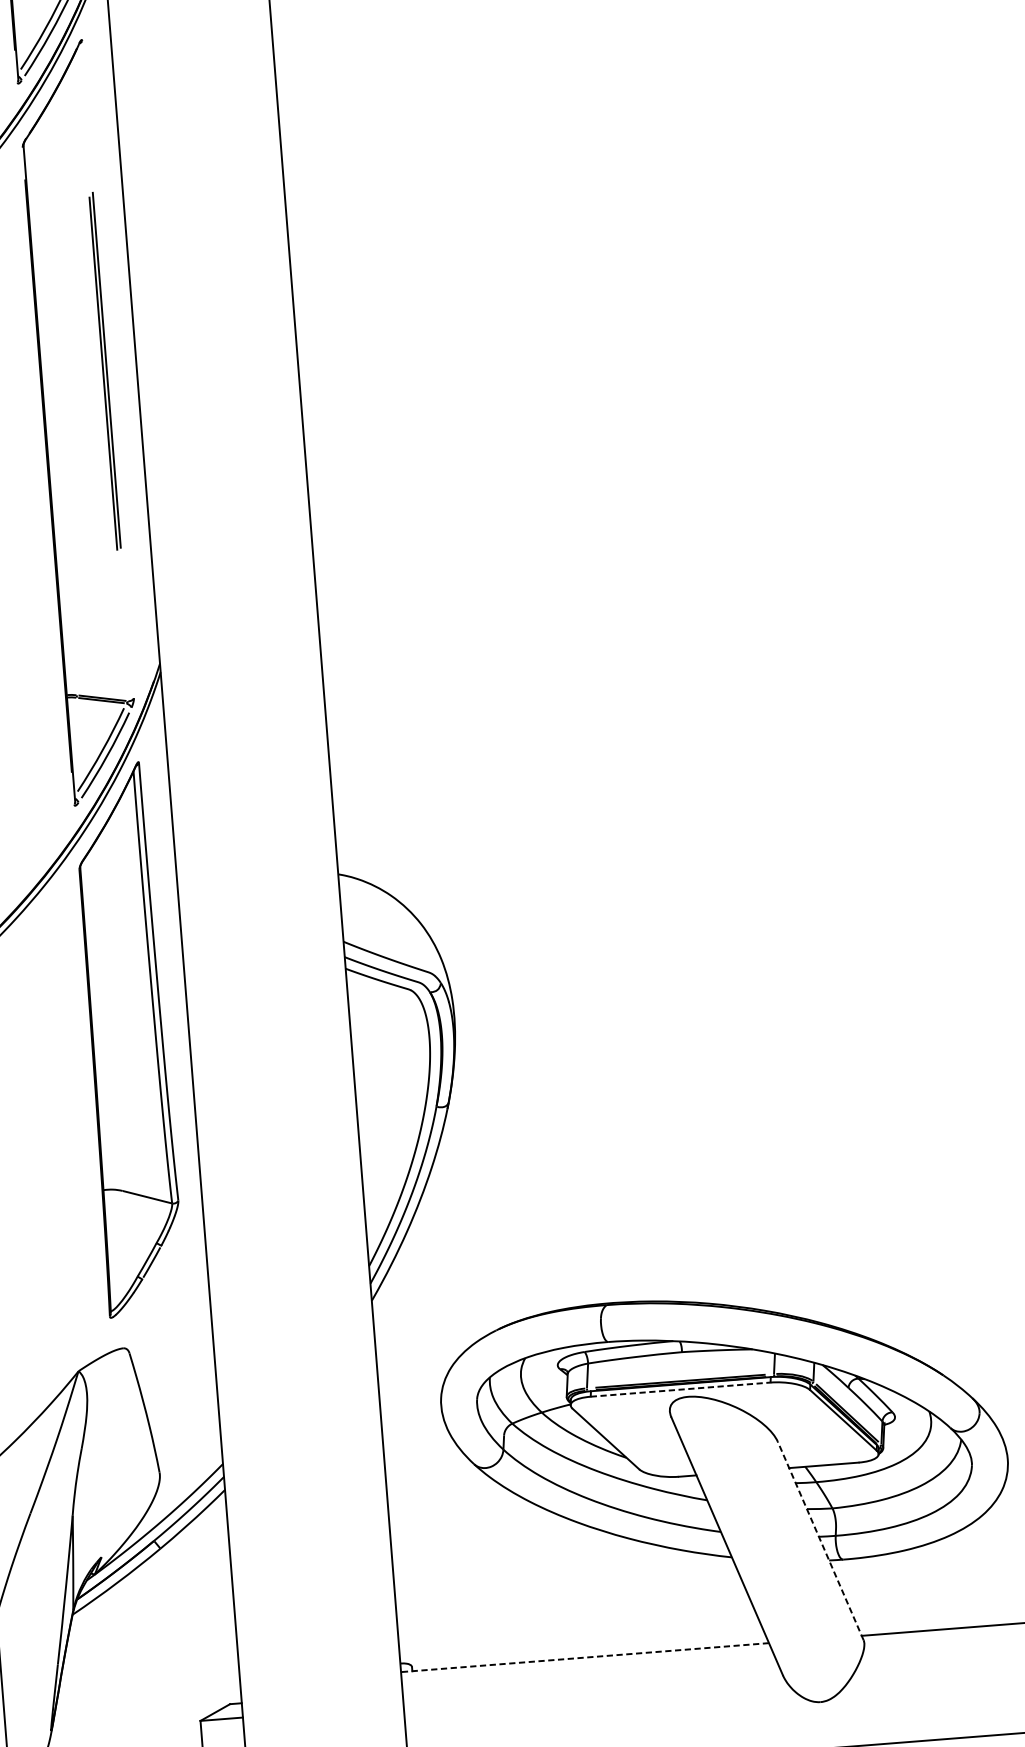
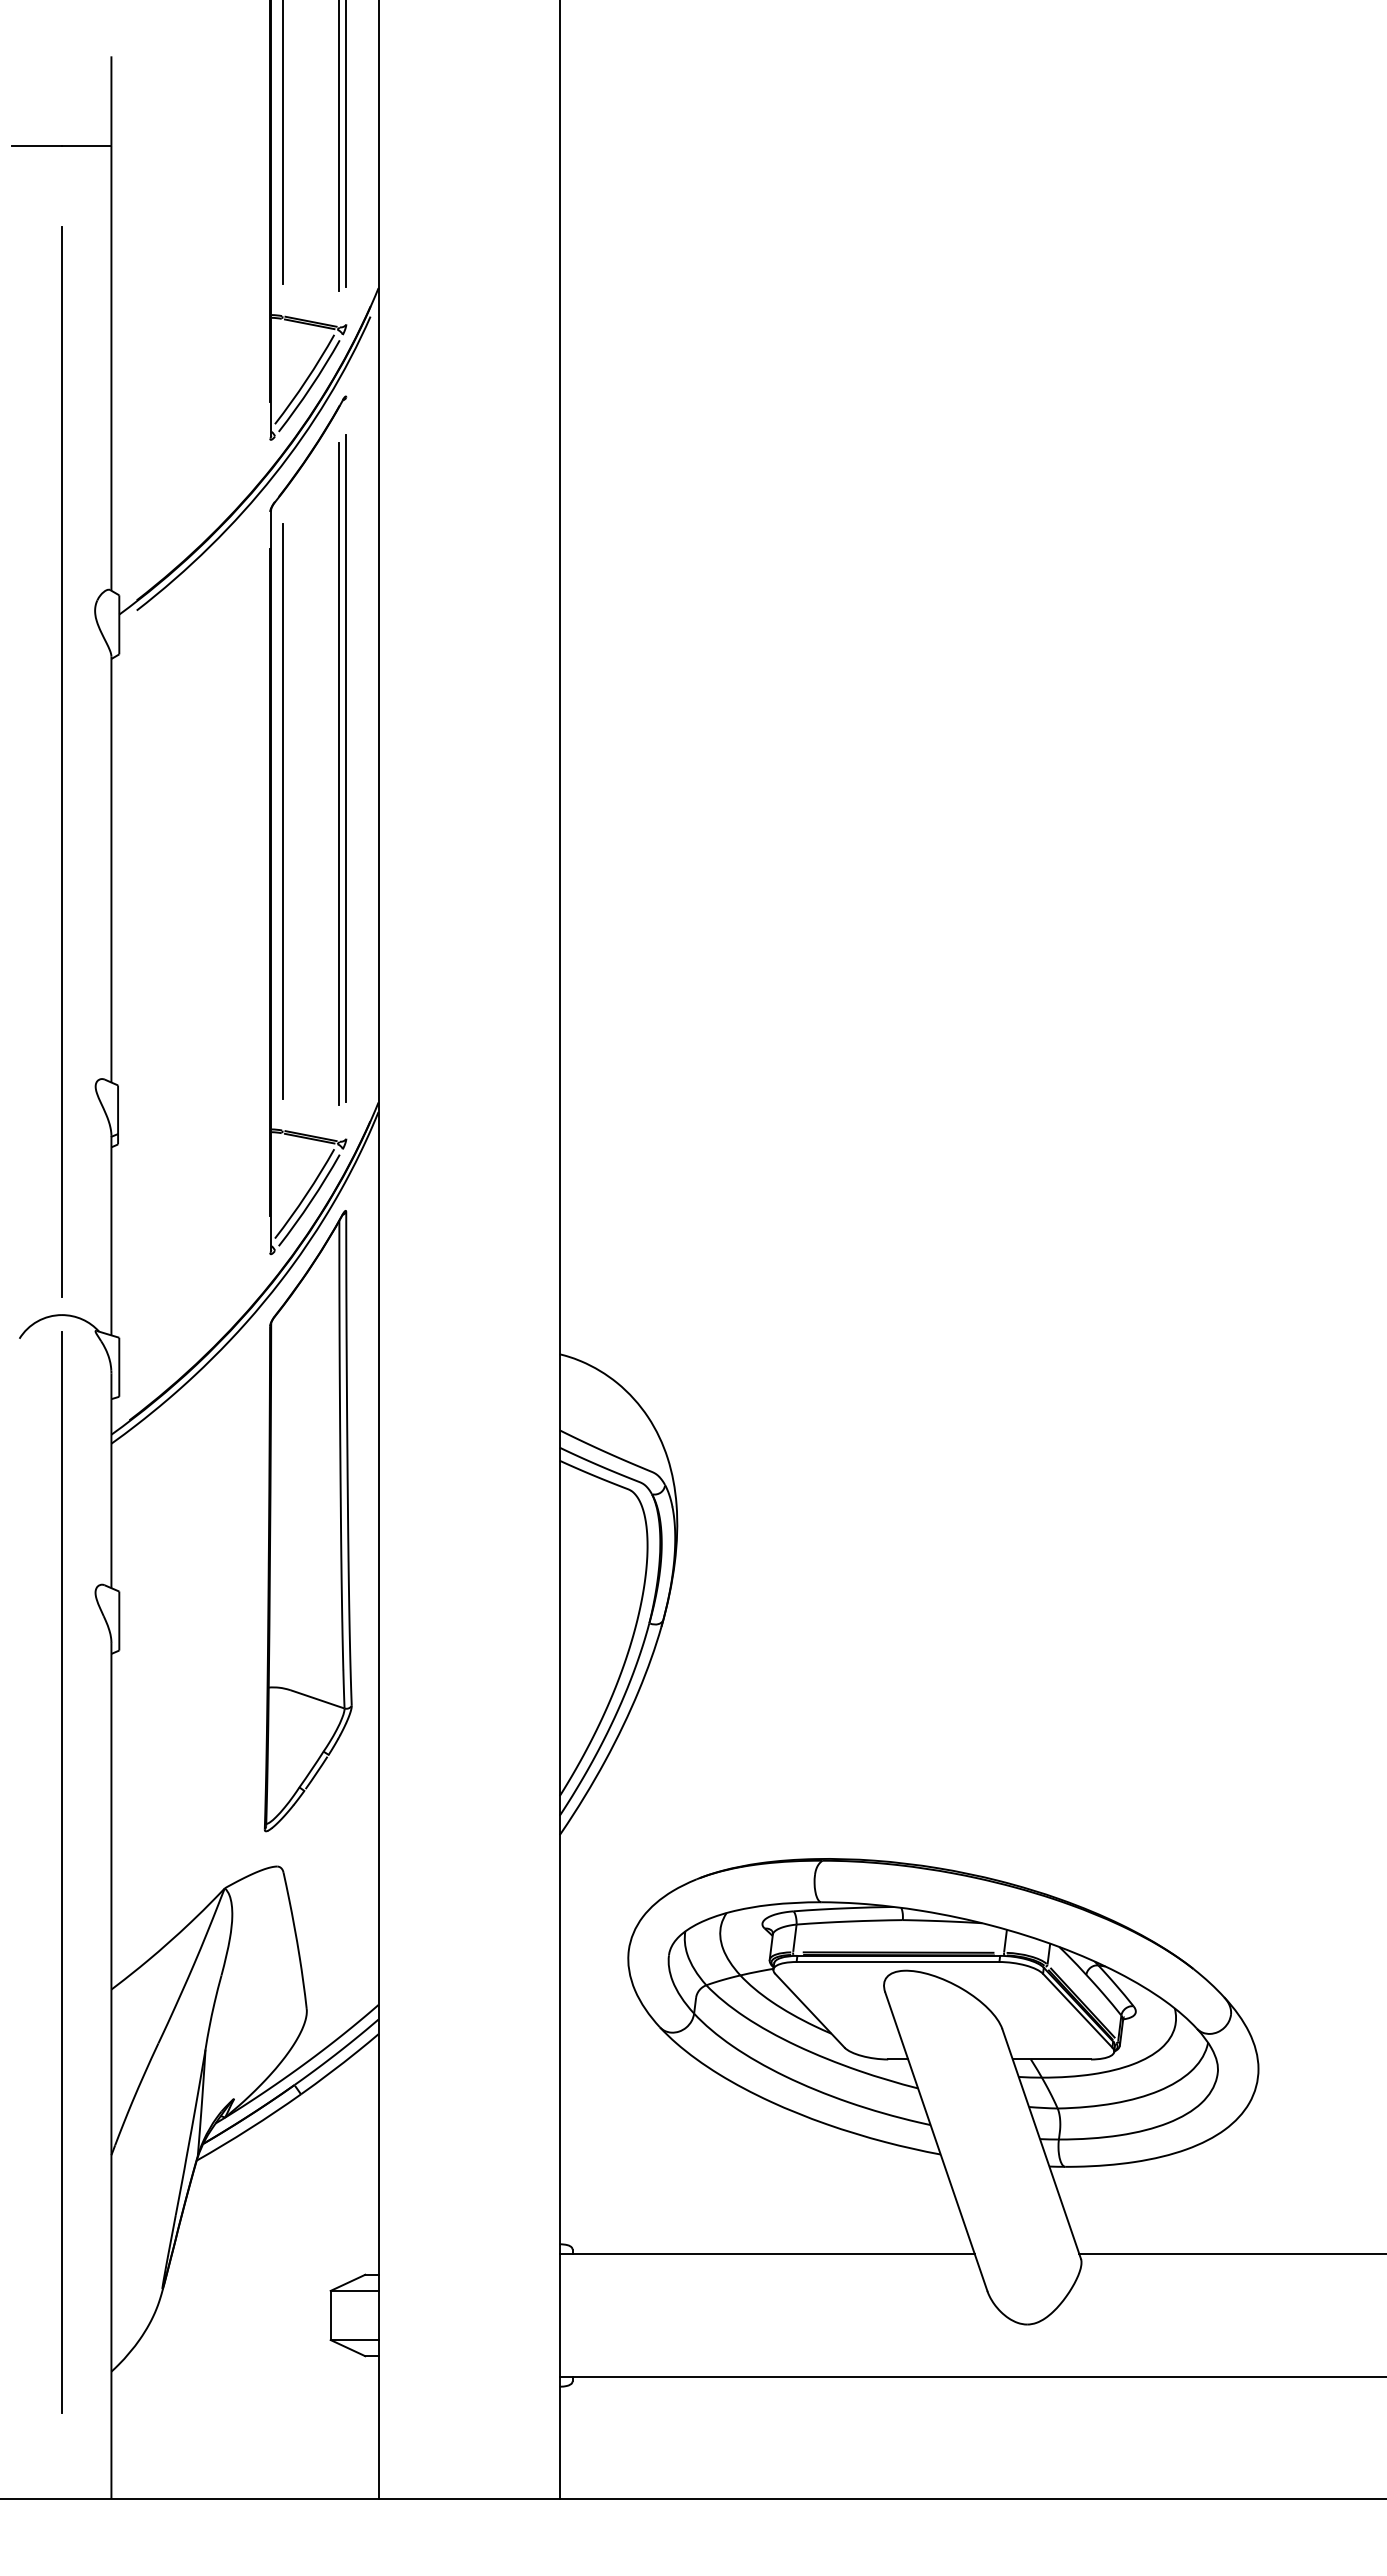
part: (104, 370) -> (342, 769), size x1.67
line: (54, 412) -> (282, 811), added
line: (681, 1389) -> (898, 1961), dashed -> solid
line: (820, 1540) -> (1041, 2143), dashed -> solid
line: (584, 1657) -> (766, 2253), dashed -> solid

